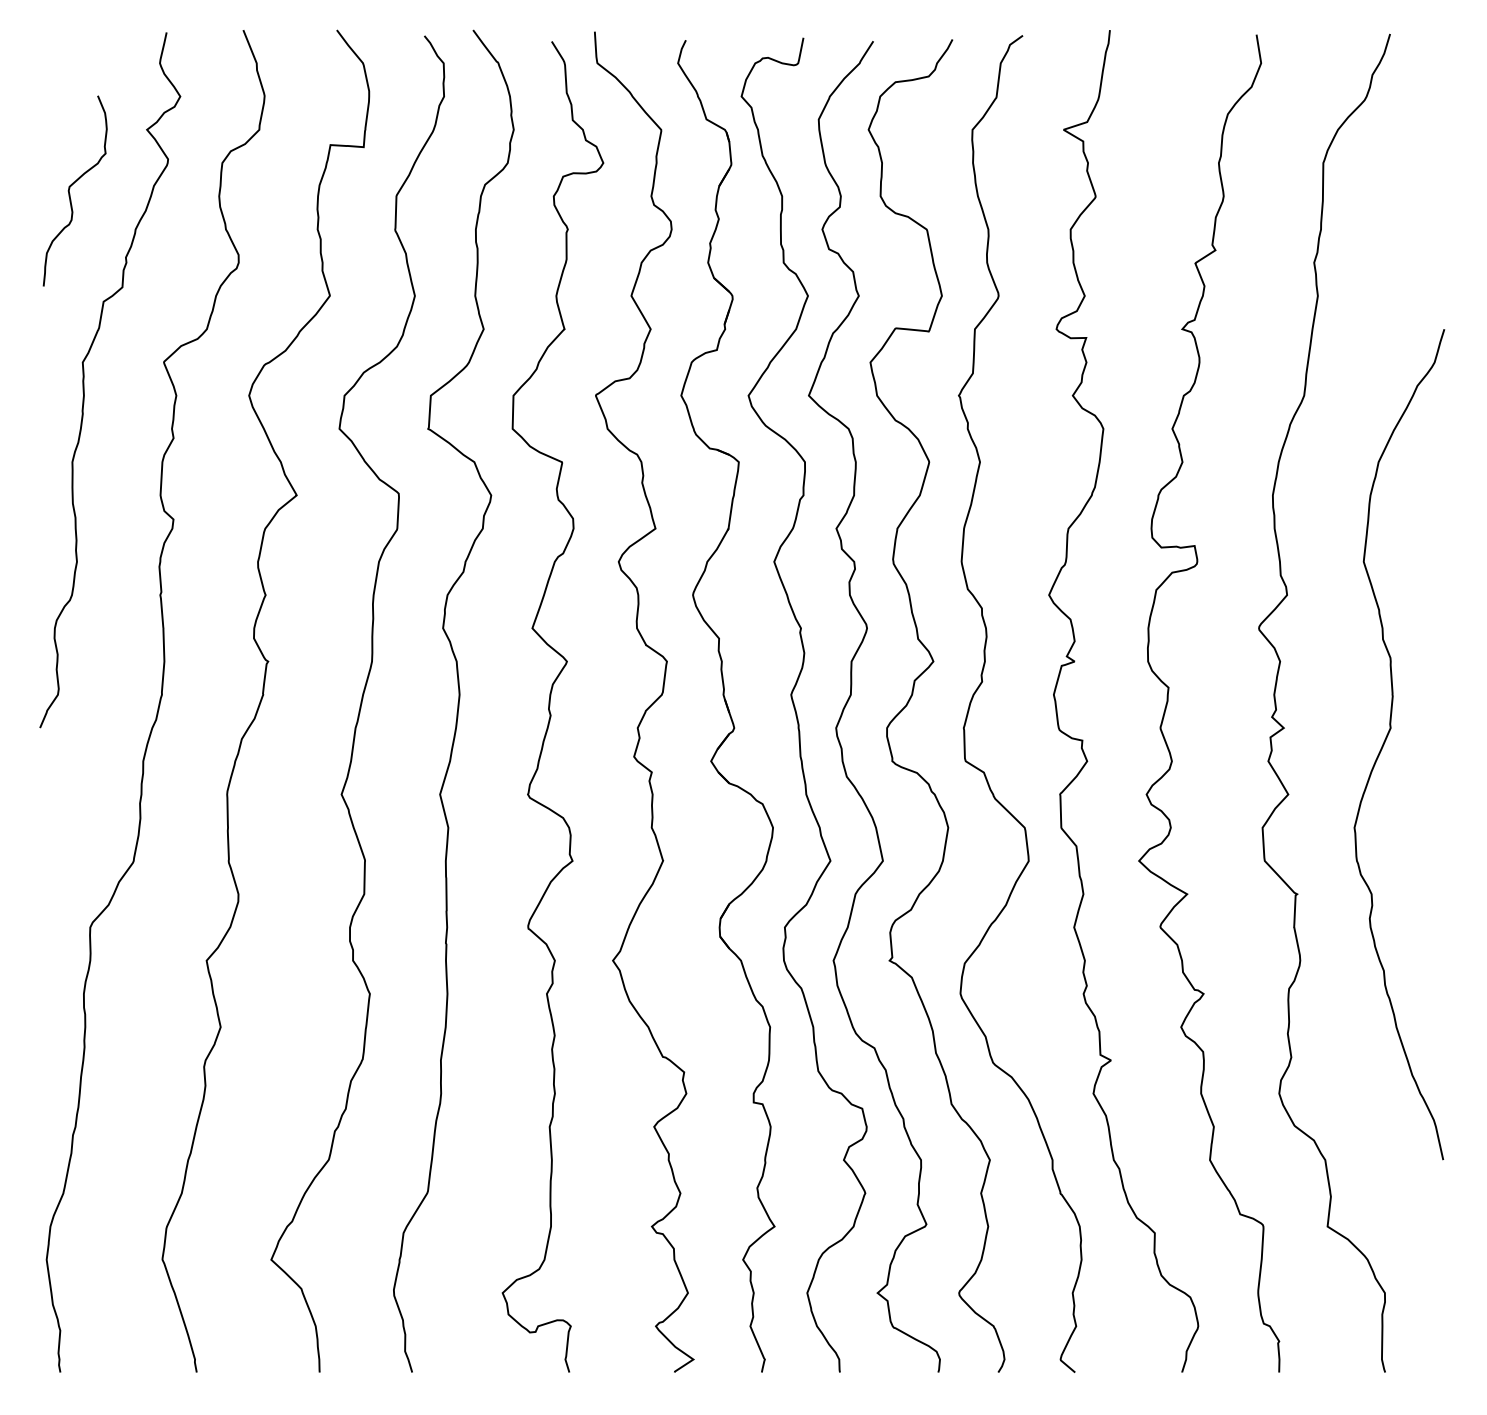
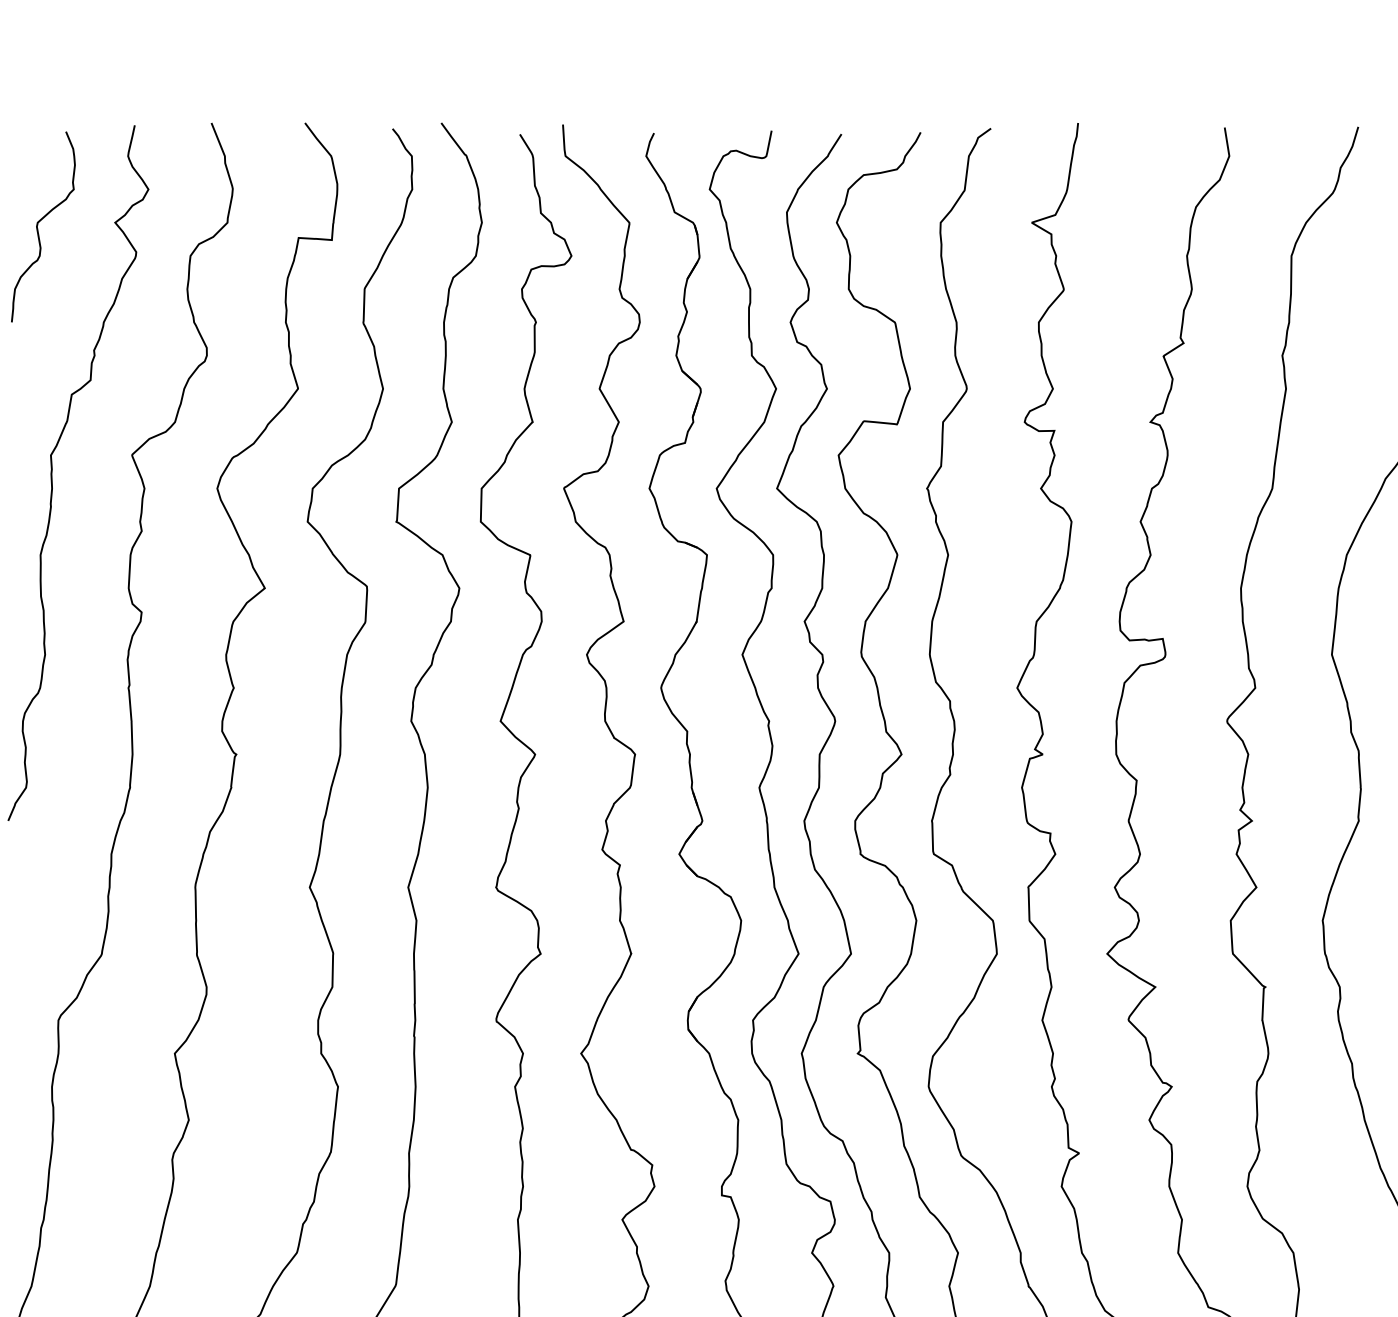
curve: (70, 188) -> (38, 224), moved

